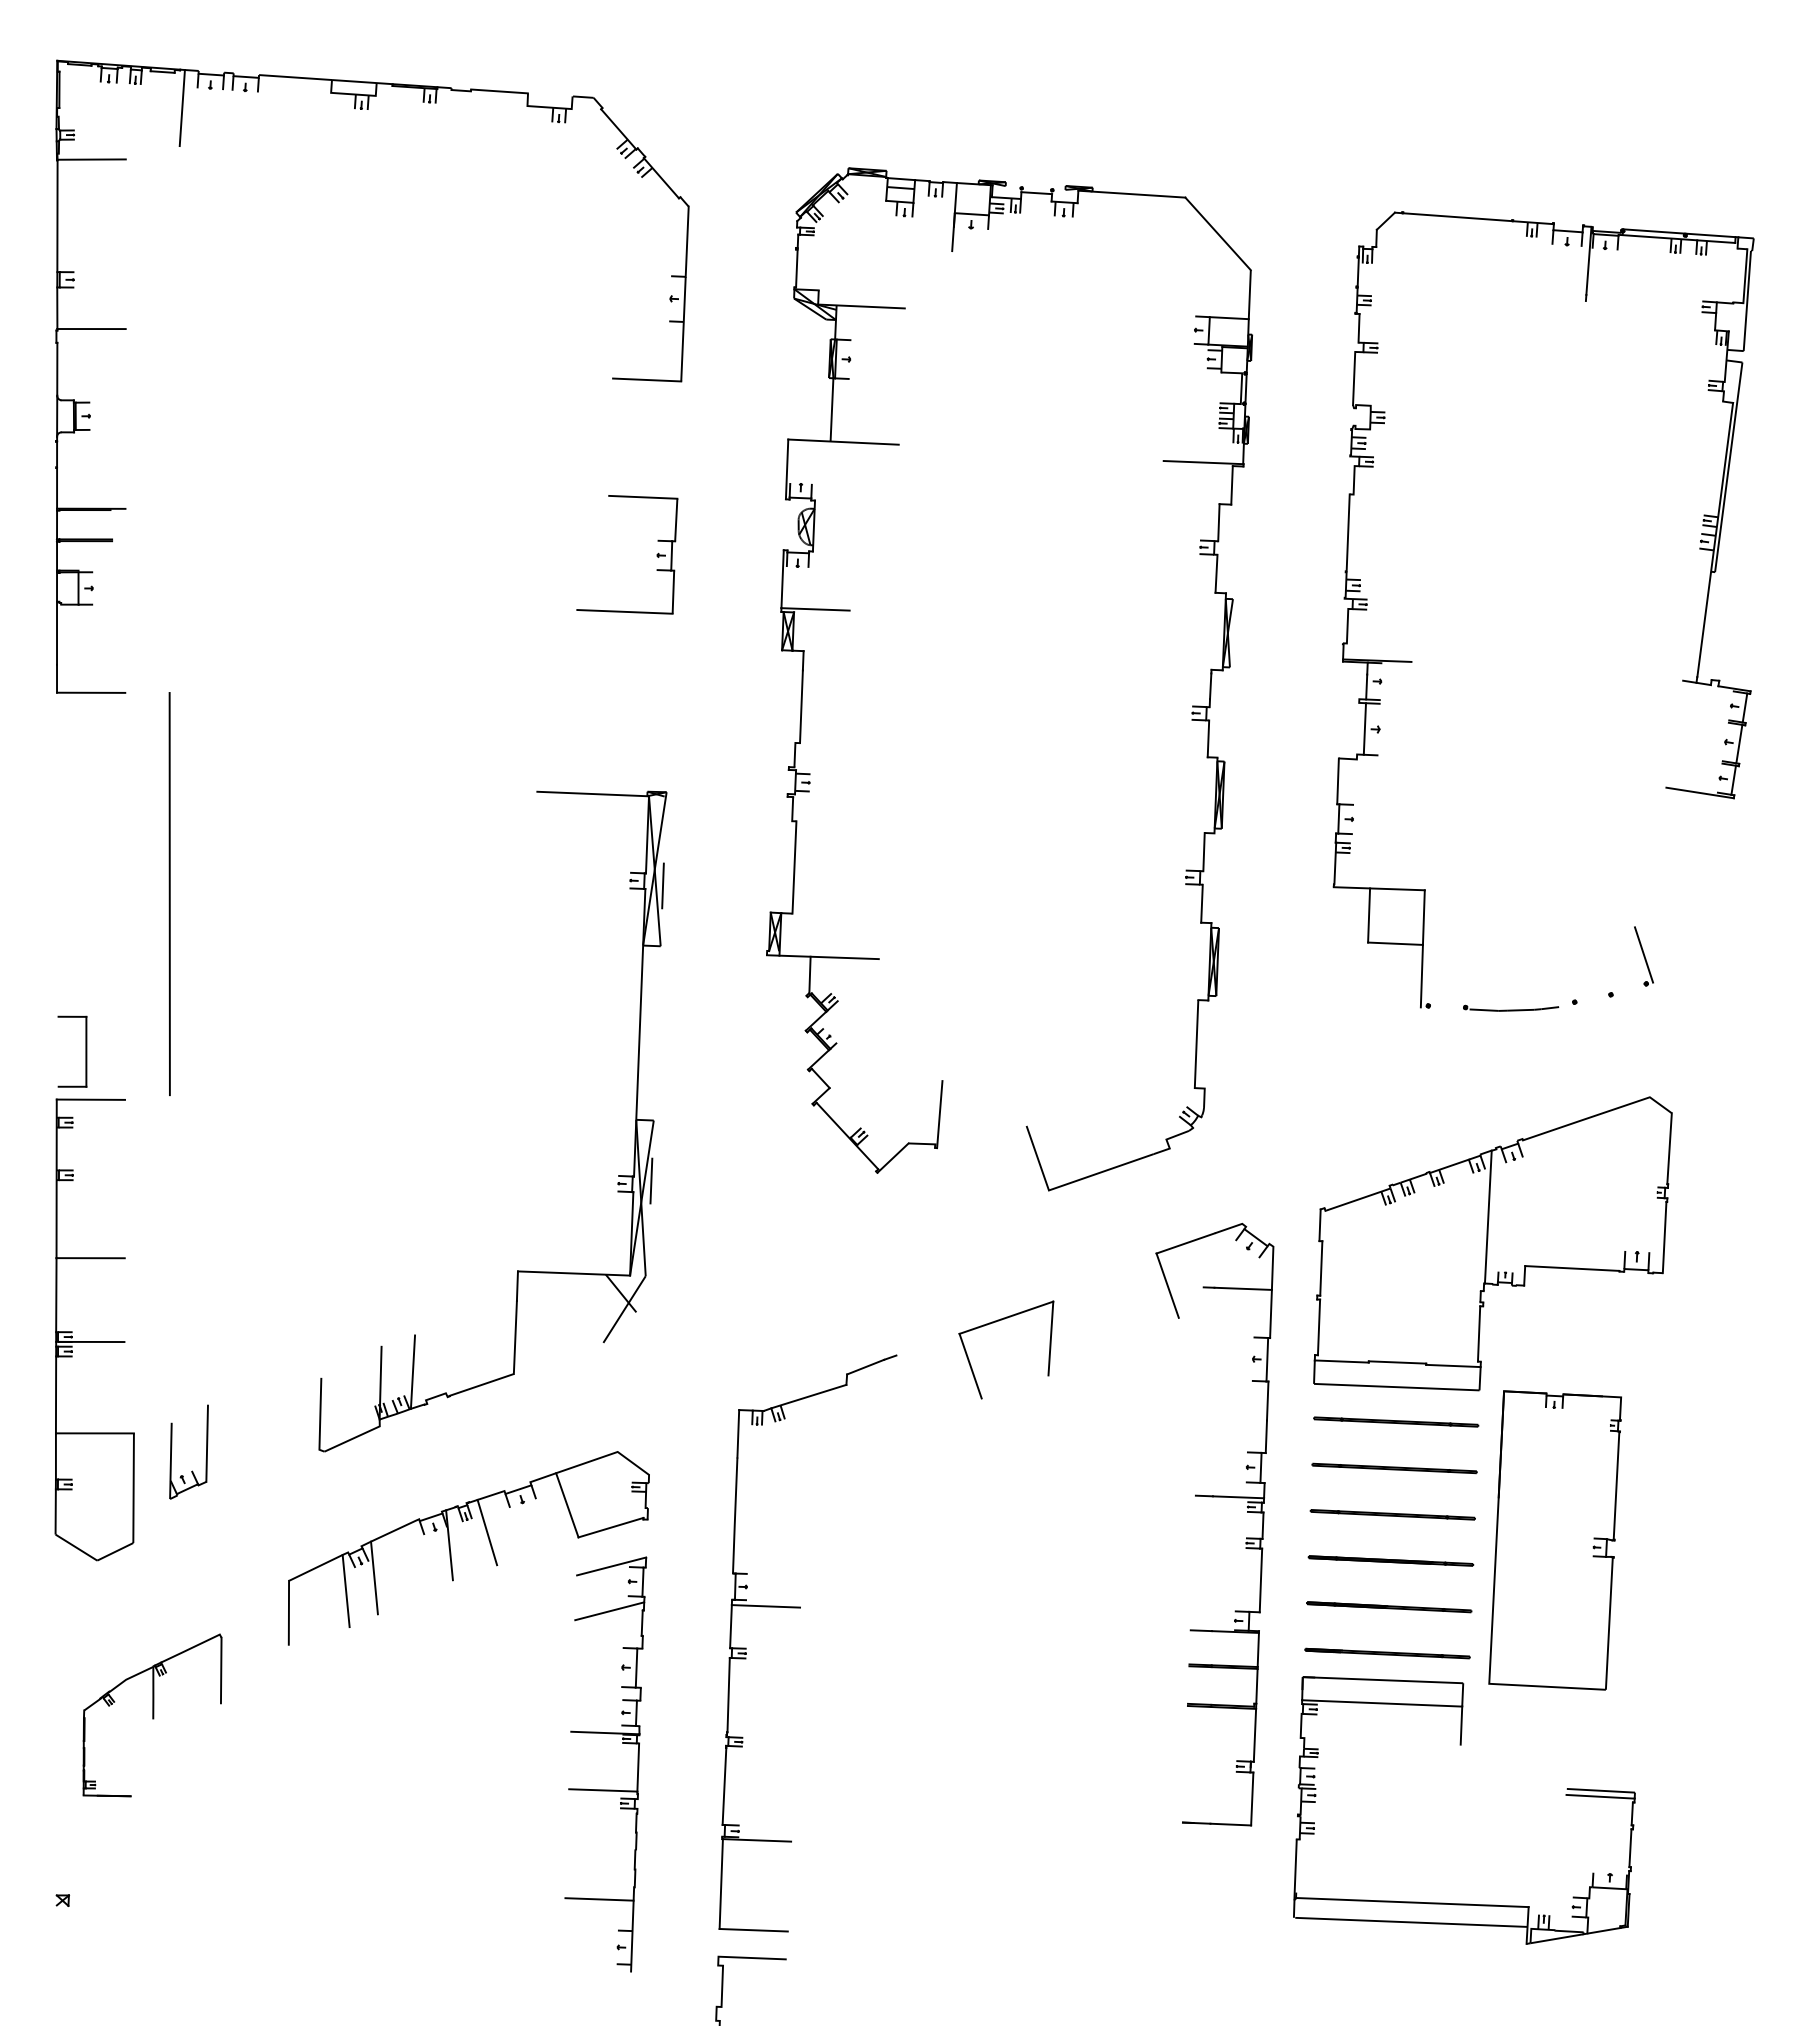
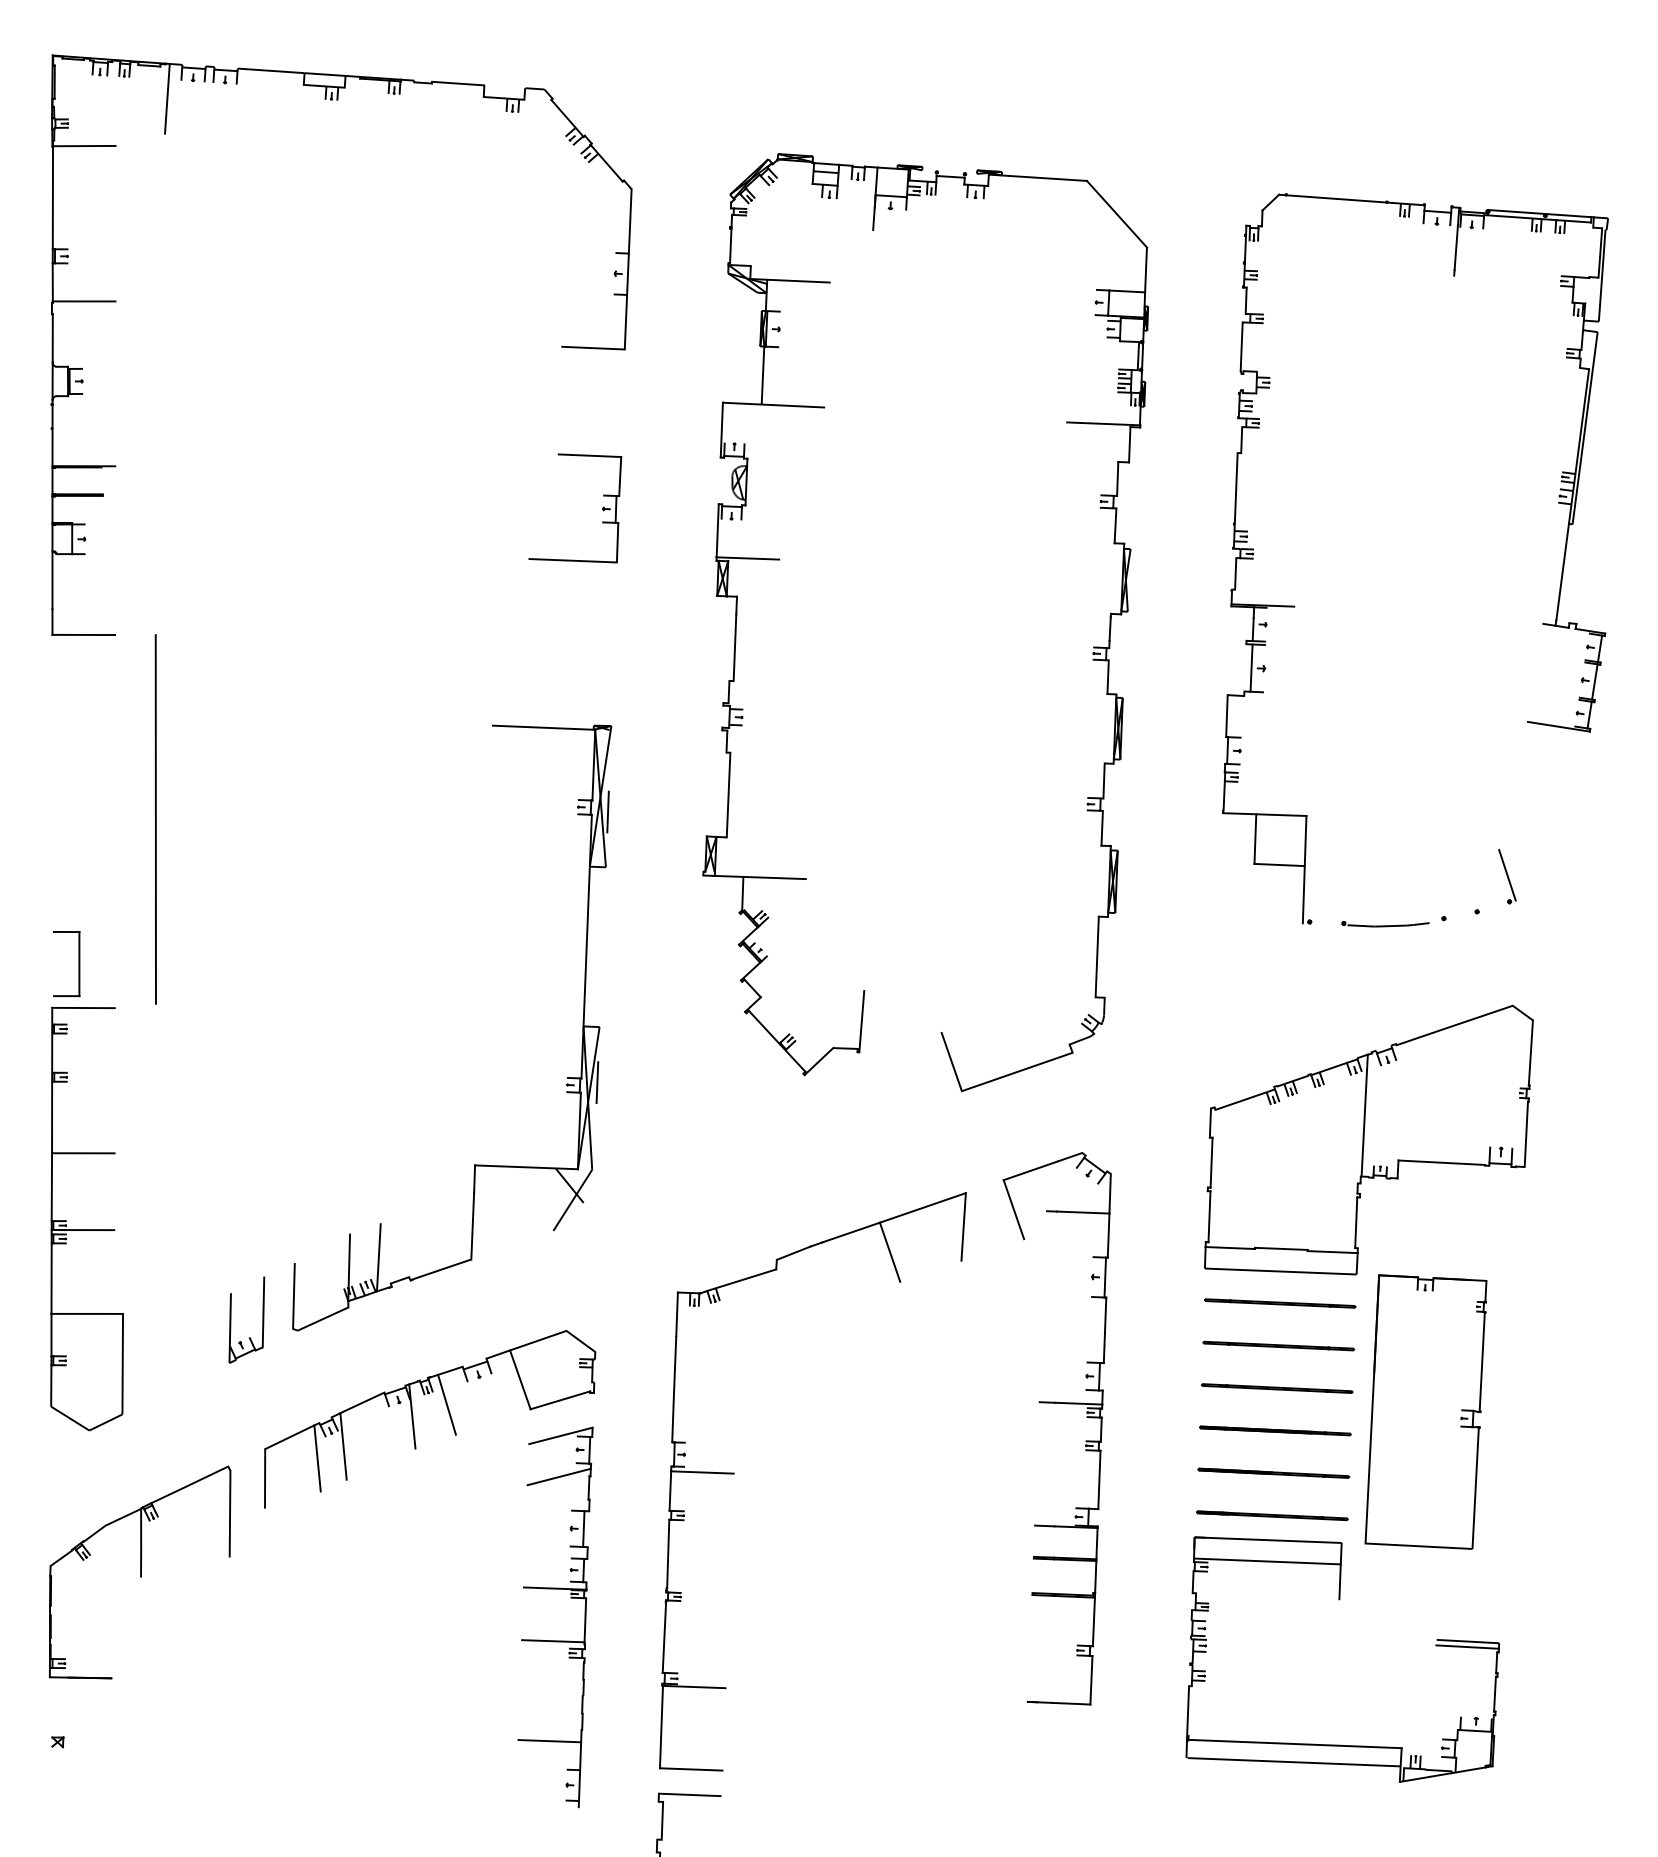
line: (927, 1344) -> (850, 1232), added
part: (172, 1448) -> (231, 1316), moved
part: (1214, 1497) -> (1056, 1403), moved
part: (152, 1715) -> (140, 1572), size x1.43

